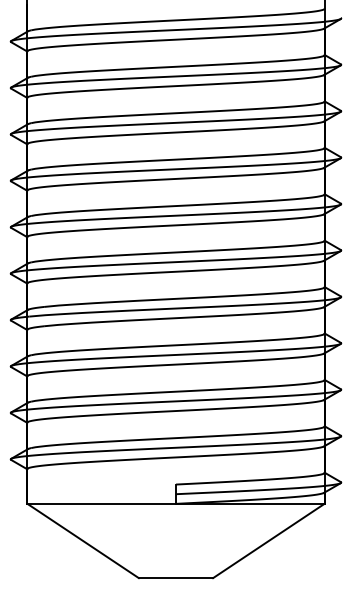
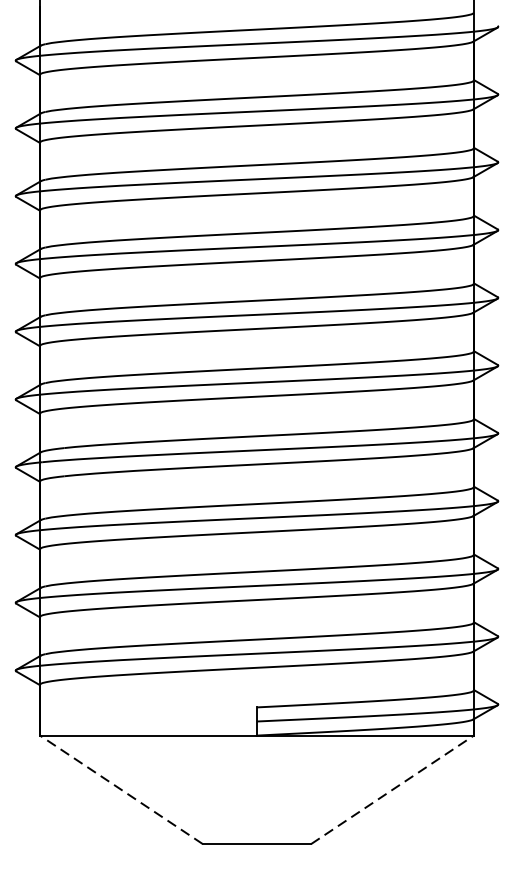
line: (83, 541) -> (121, 790), solid -> dashed
line: (268, 541) -> (392, 790), solid -> dashed

